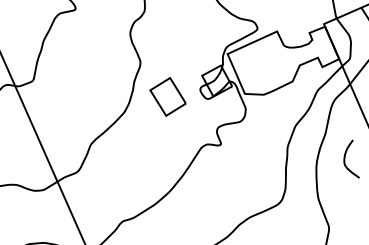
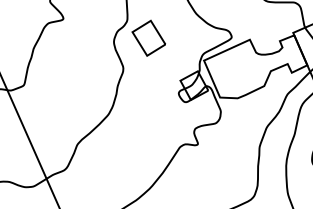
part: (167, 96) -> (148, 37), moved

